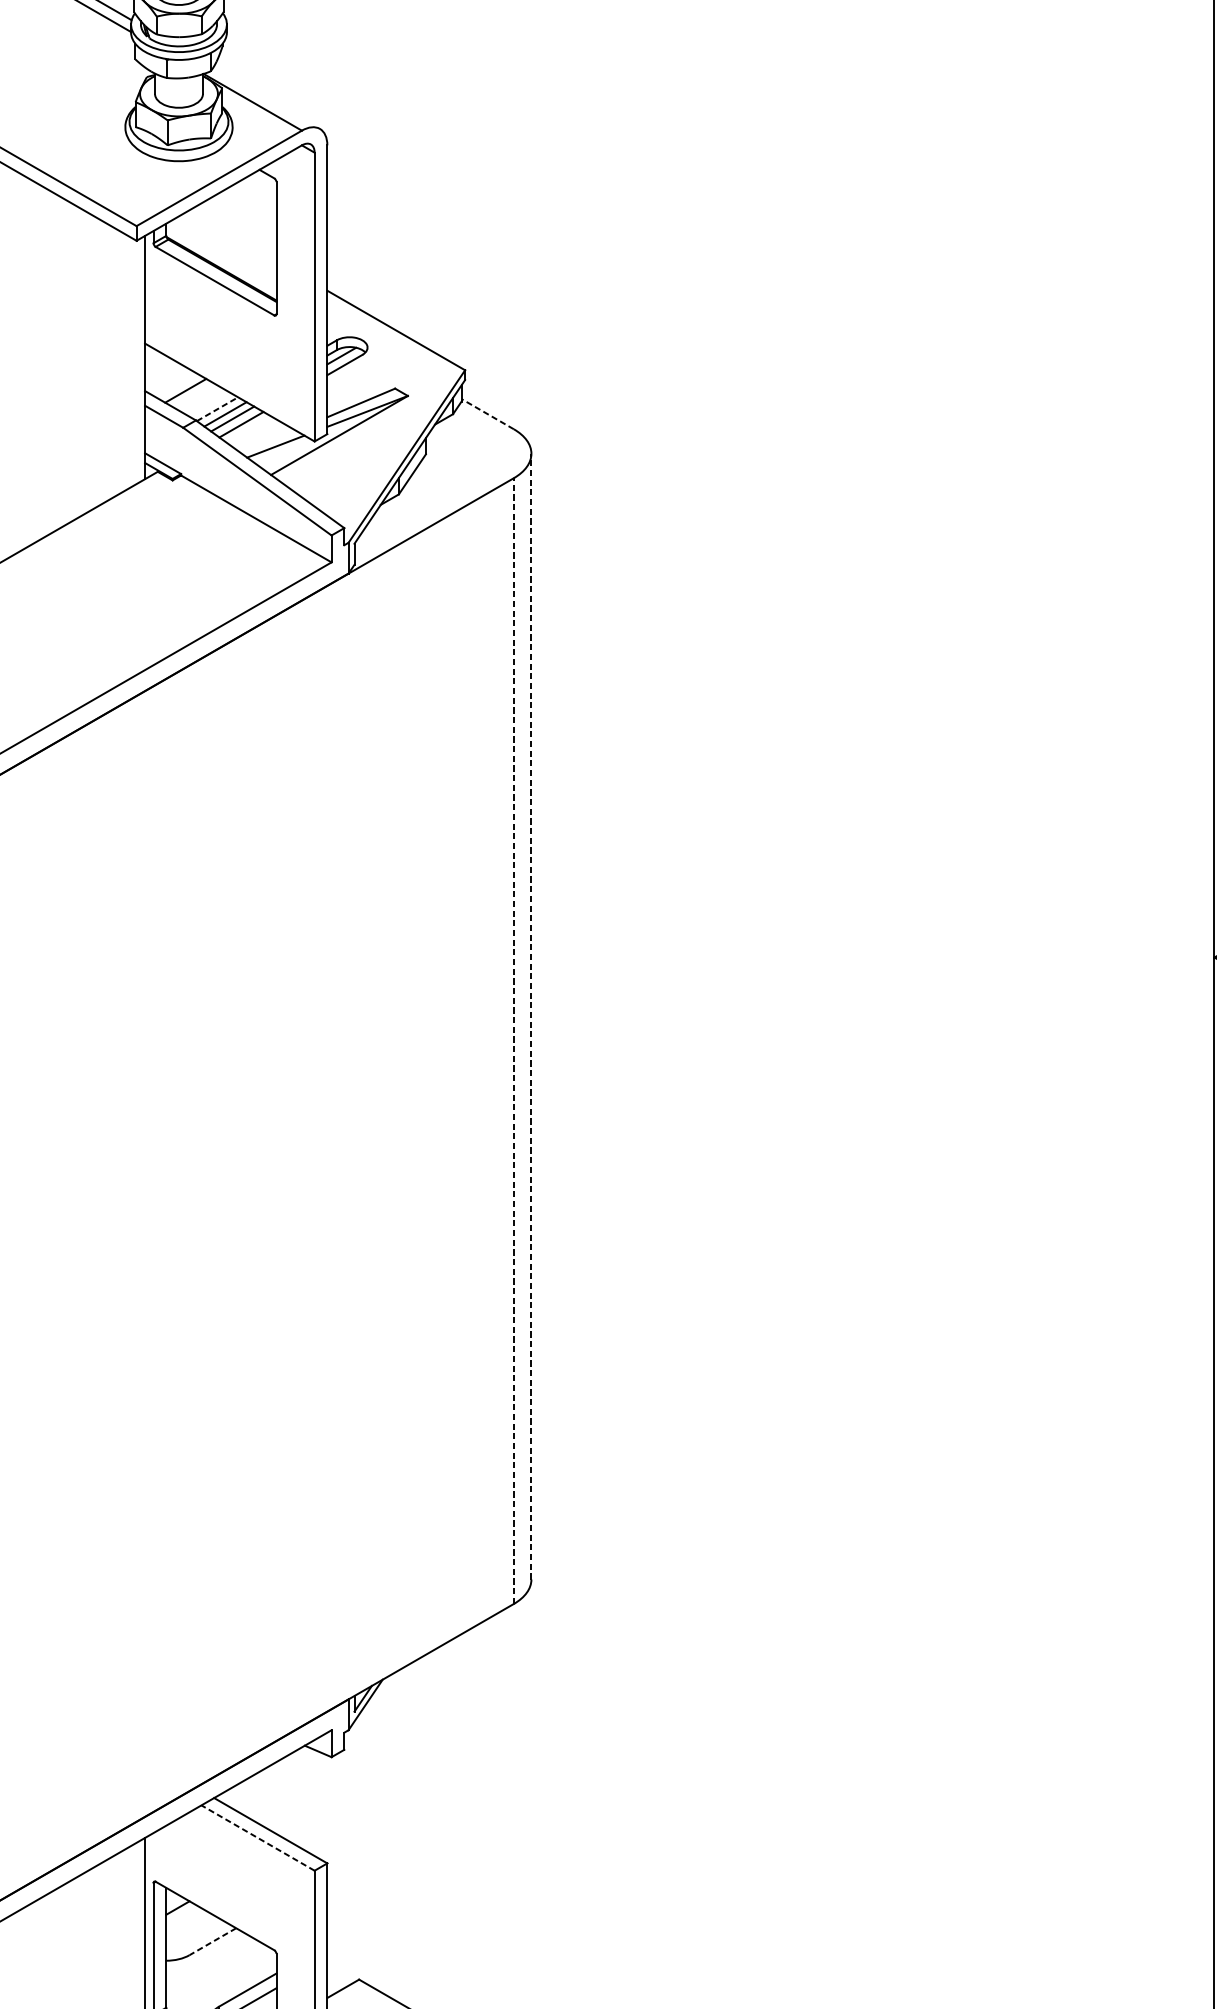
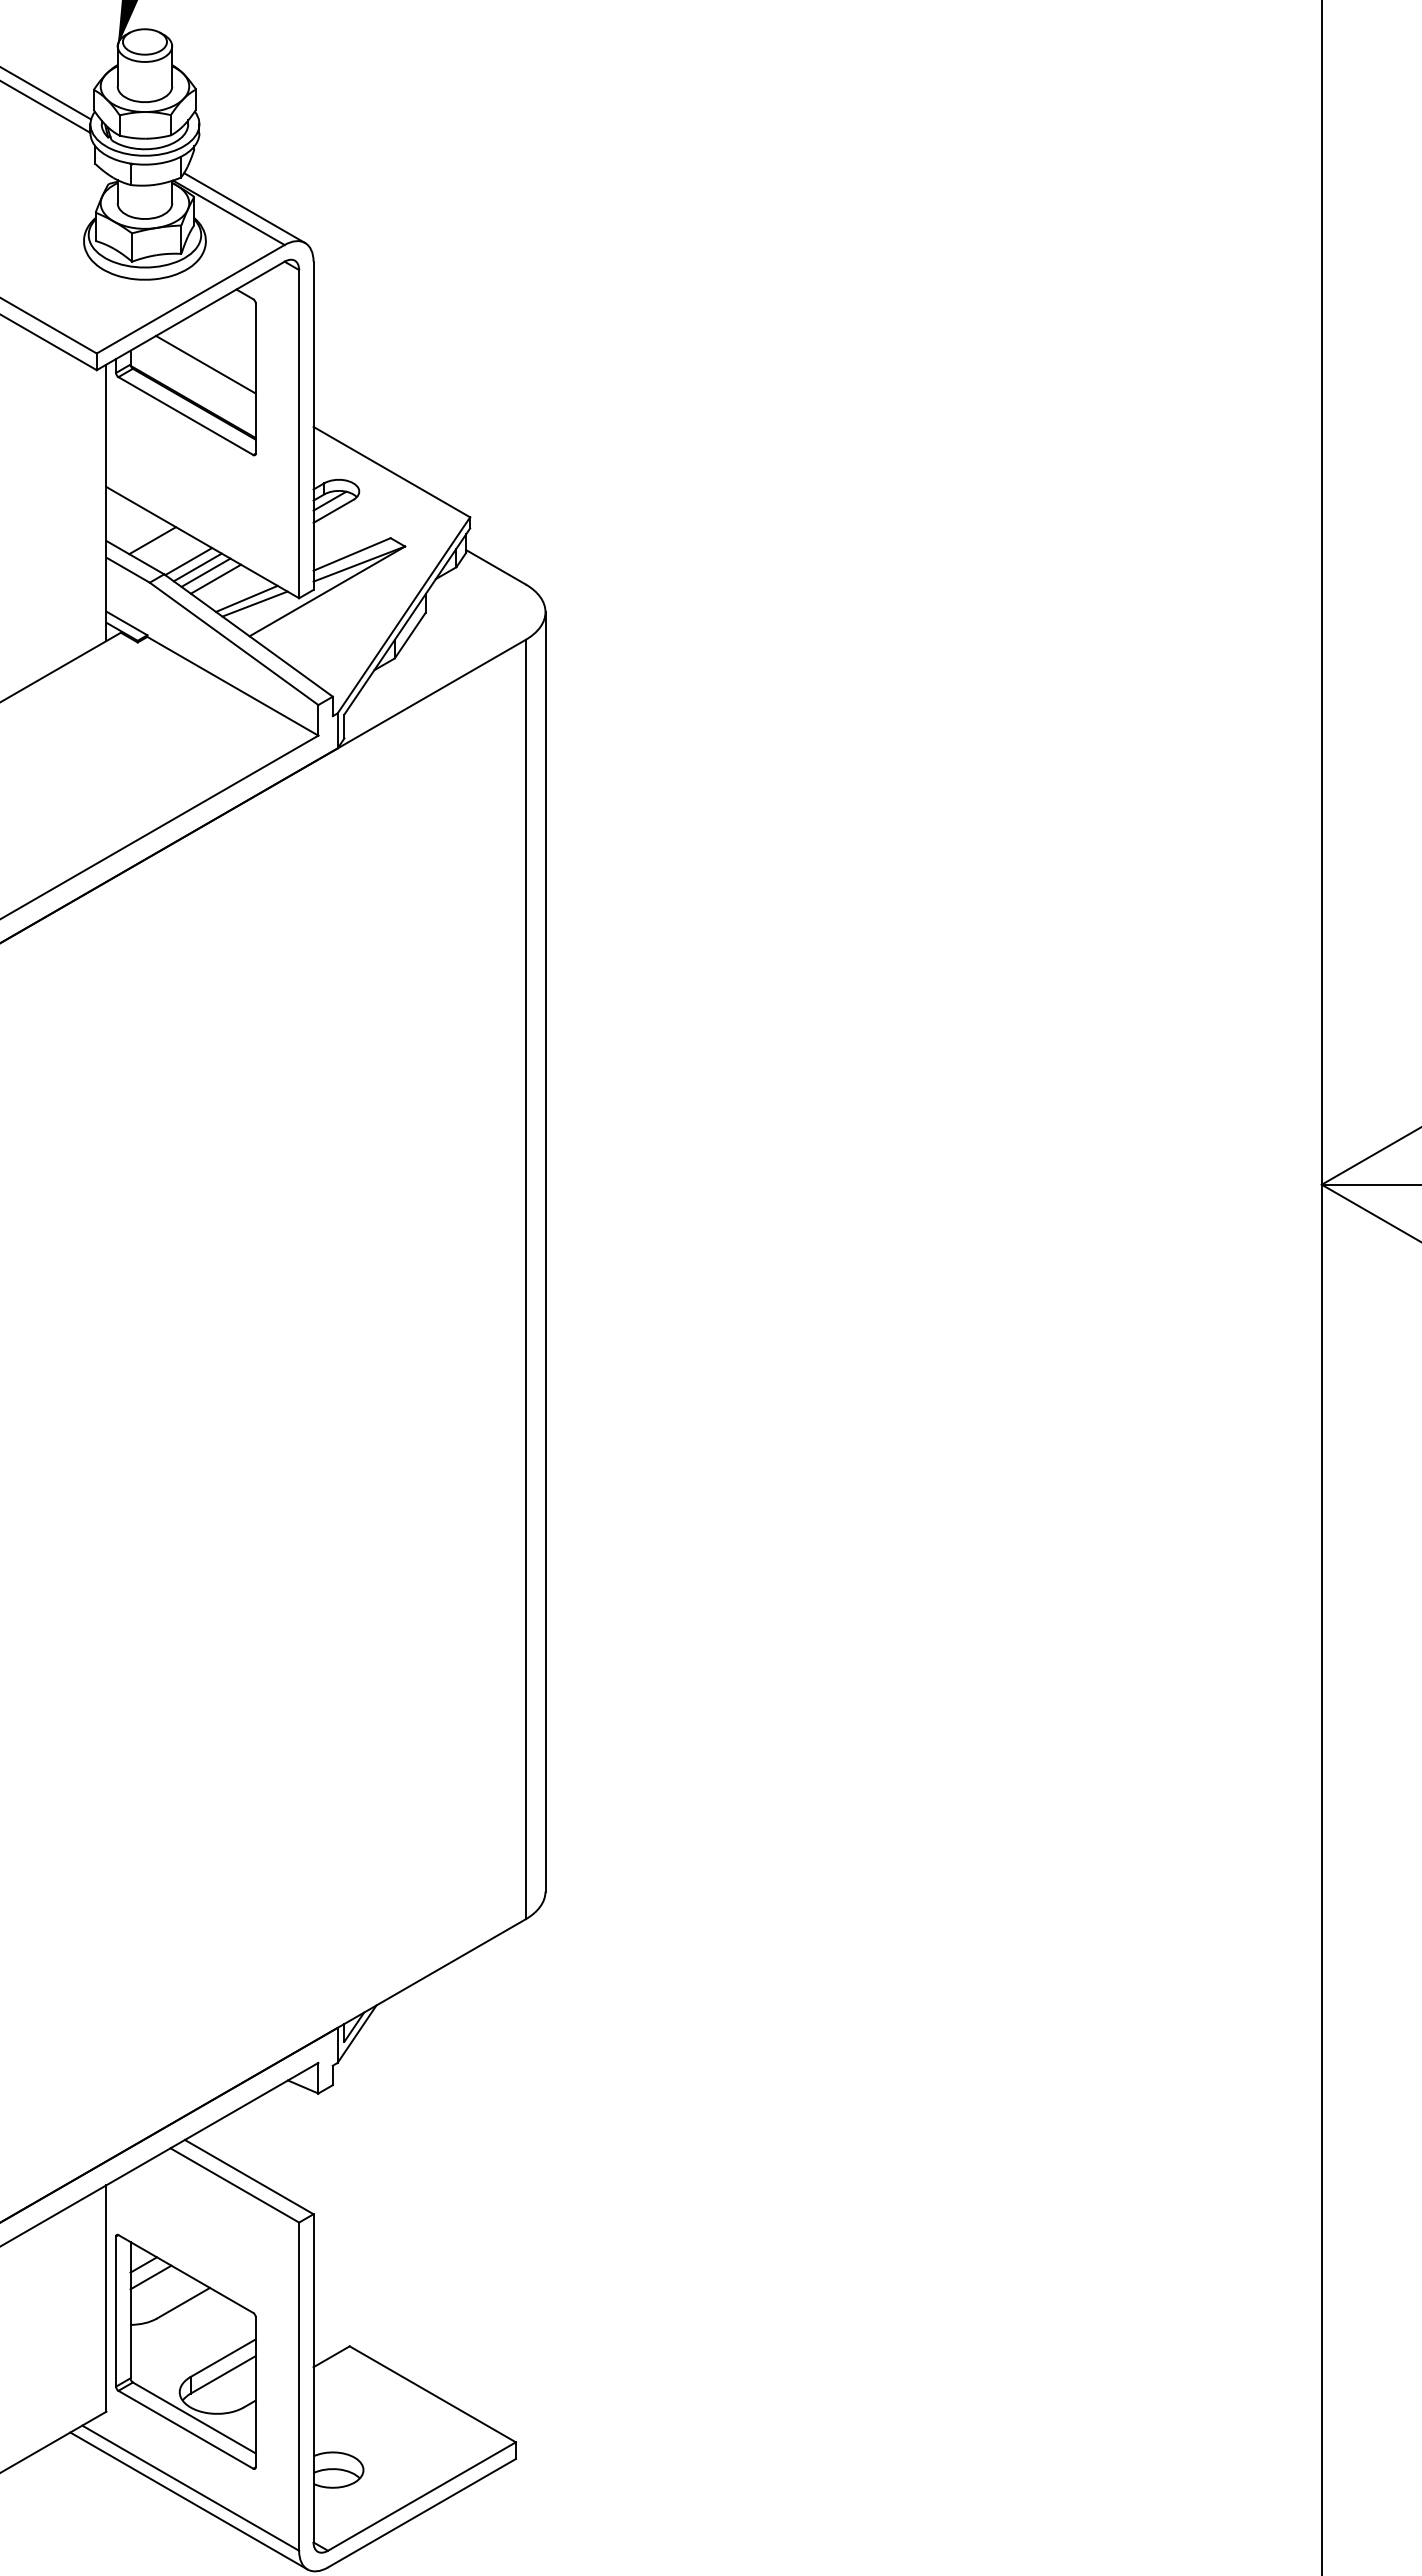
line: (266, 98) -> (244, 208), added
line: (232, 235) -> (205, 364), added
line: (218, 409) -> (189, 561), dashed -> solid
line: (487, 413) -> (495, 566), dashed -> solid
line: (268, 441) -> (246, 598), added
line: (531, 1016) -> (545, 1251), dashed -> solid
line: (513, 1040) -> (525, 1279), dashed -> solid
line: (257, 1838) -> (234, 2185), dashed -> solid
line: (183, 1919) -> (150, 2277), added
line: (212, 1941) -> (183, 2303), dashed -> solid

